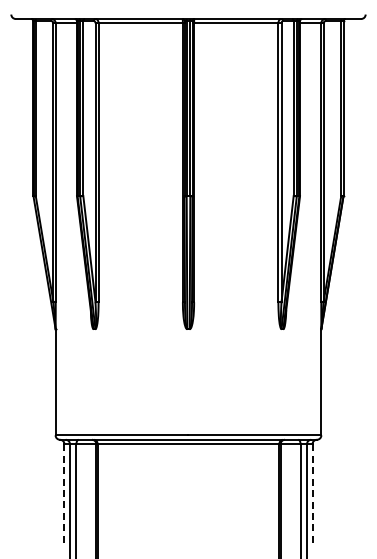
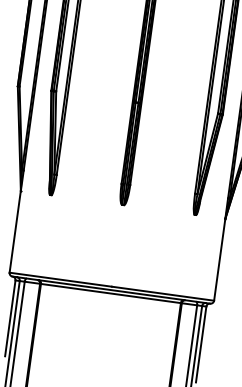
line: (312, 493) -> (201, 344), dashed -> solid
line: (64, 494) -> (10, 319), dashed -> solid

